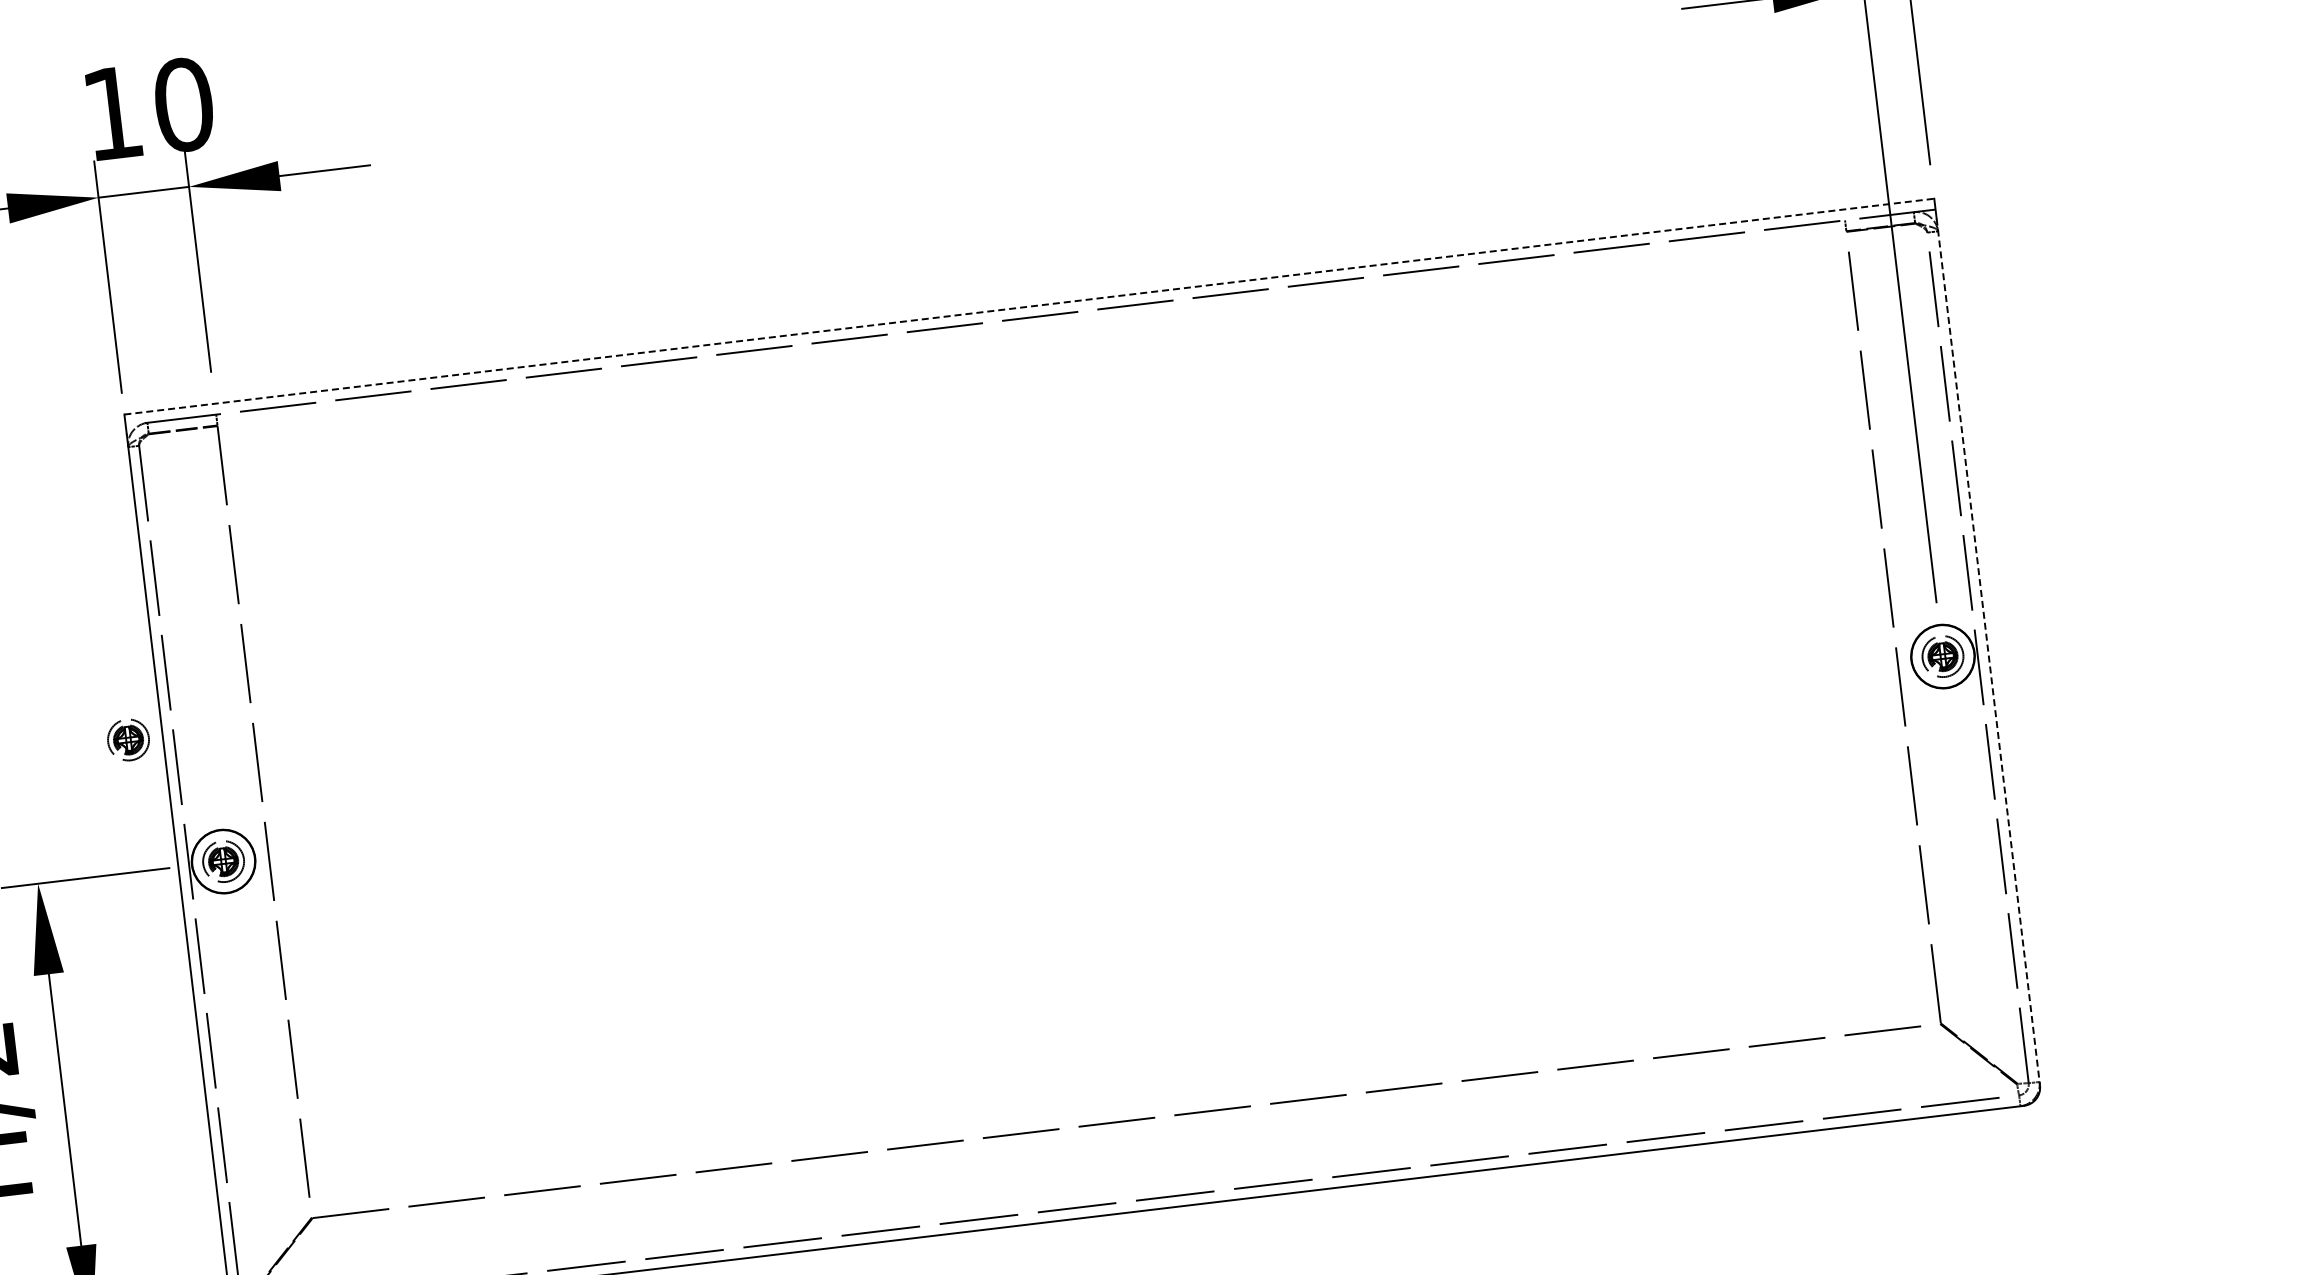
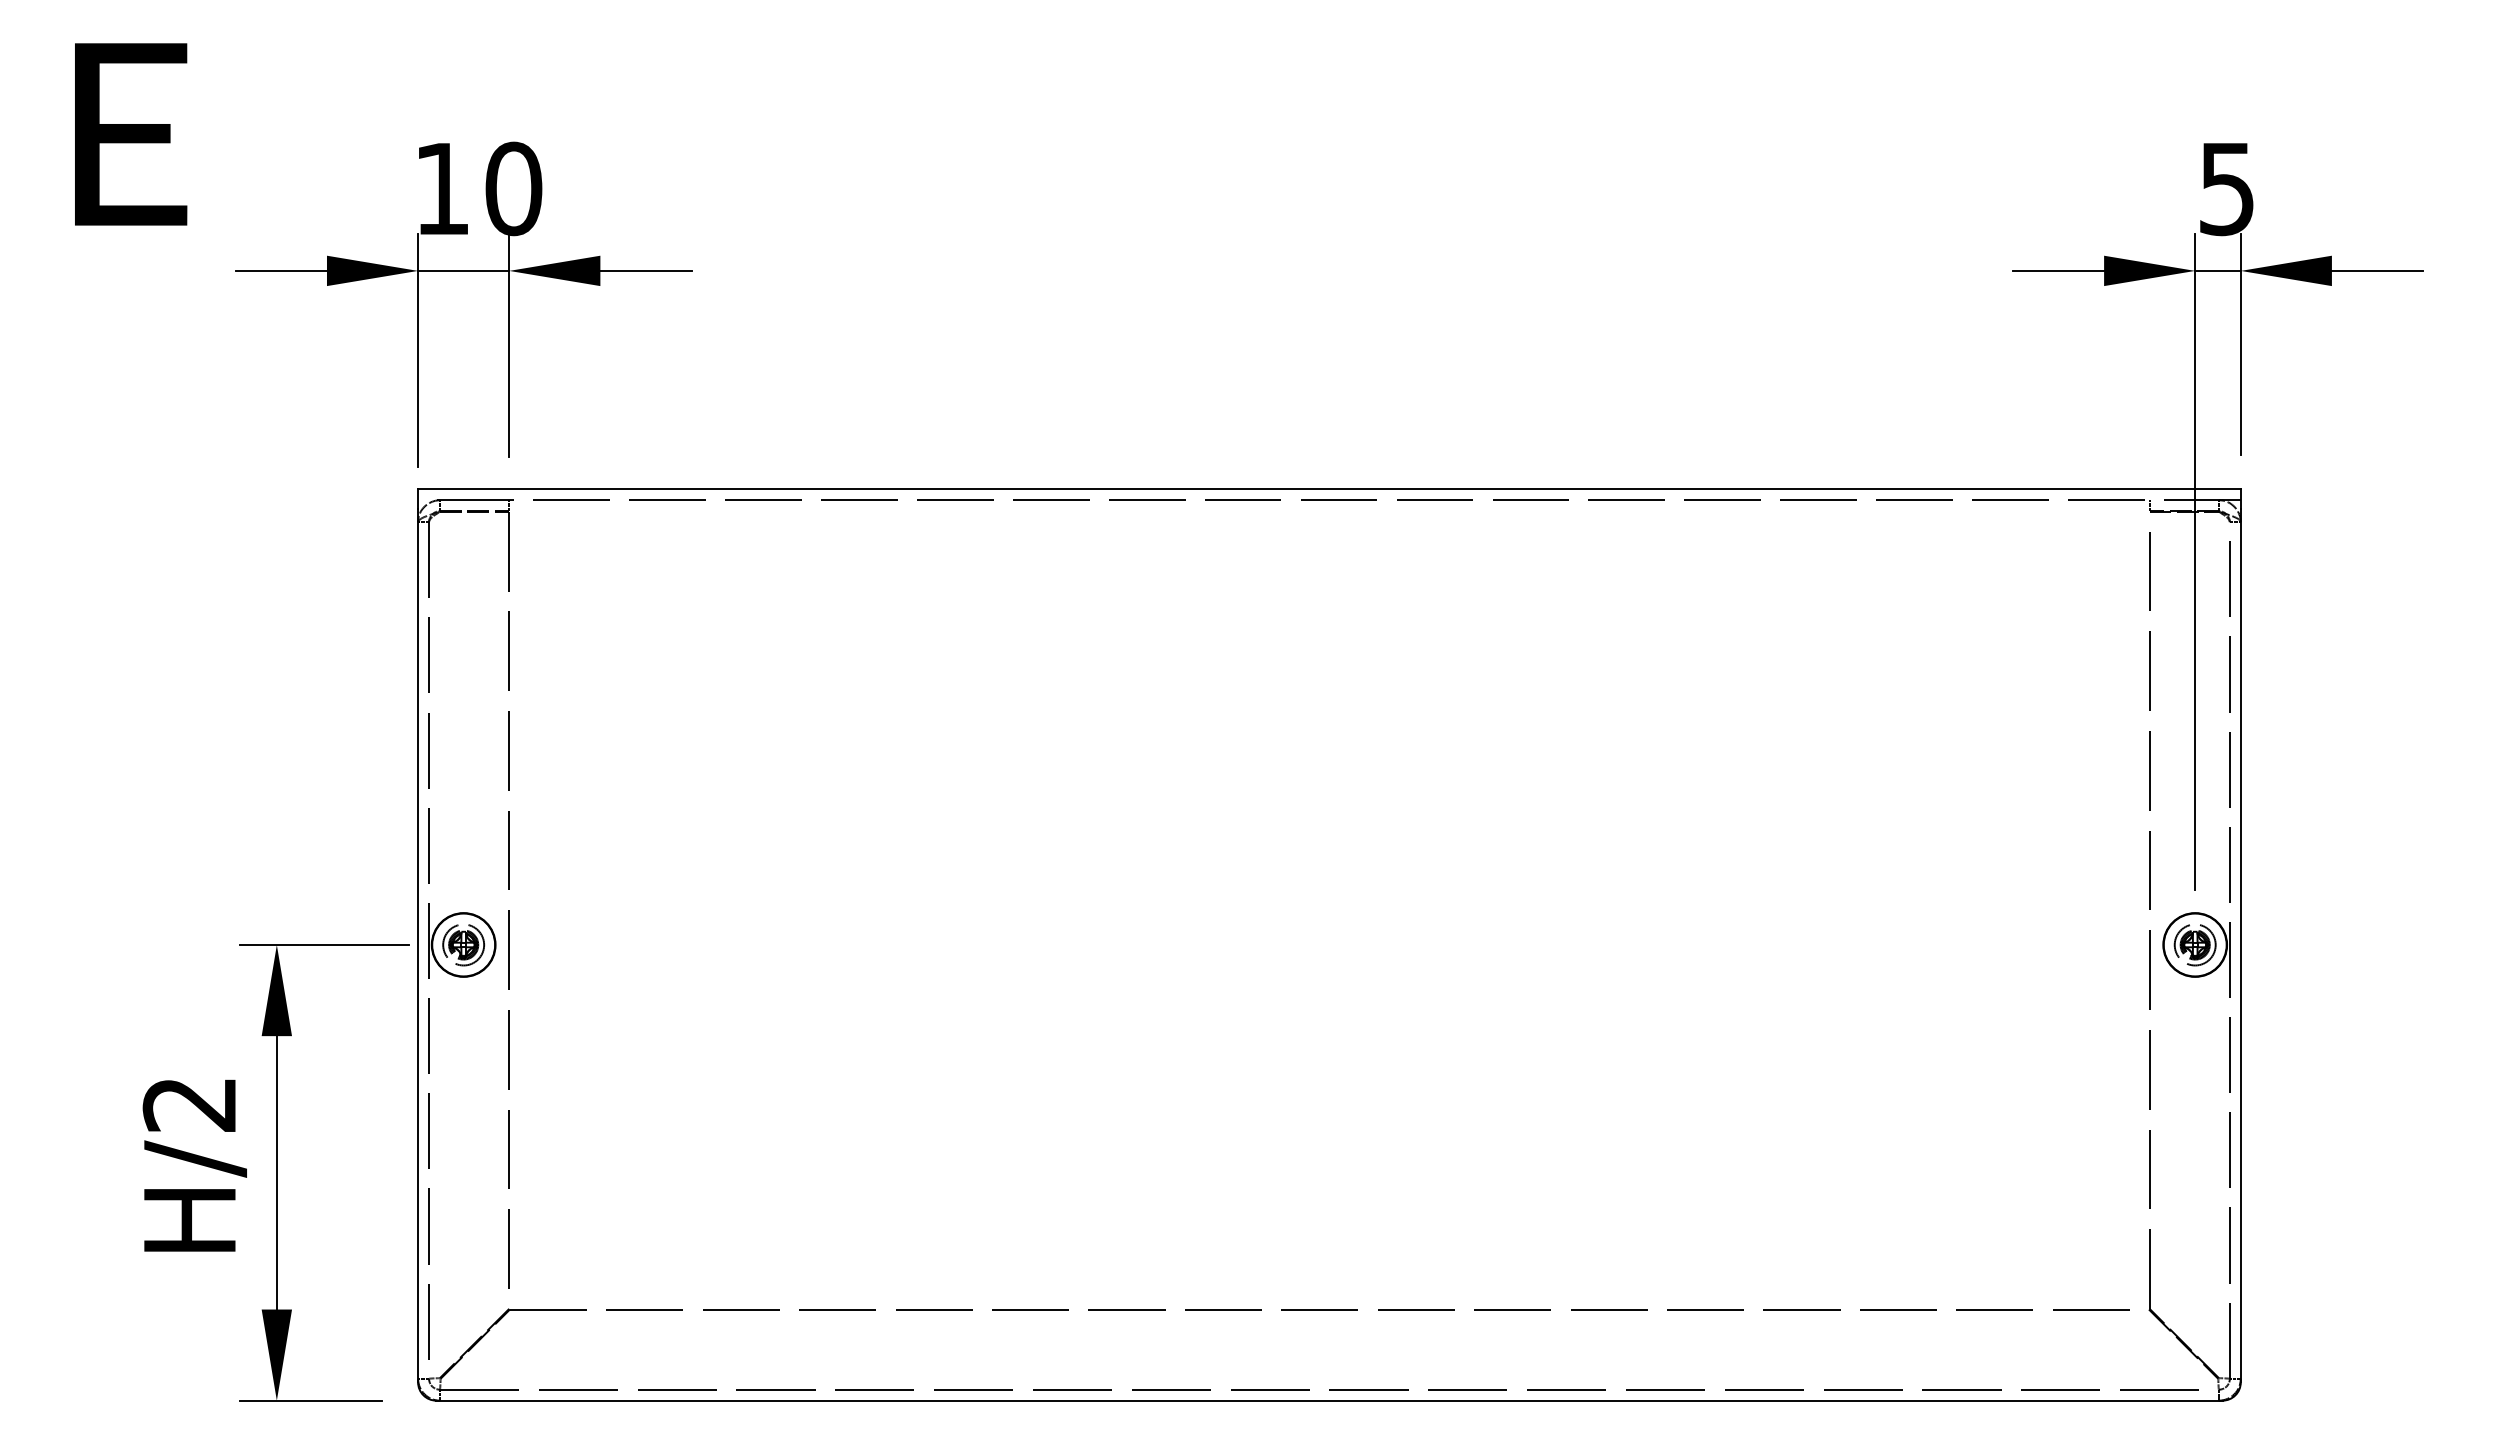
line: (1029, 306) -> (1329, 489), dashed -> solid
line: (1988, 651) -> (2240, 945), dashed -> solid
part: (128, 740) -> (383, 813), removed

